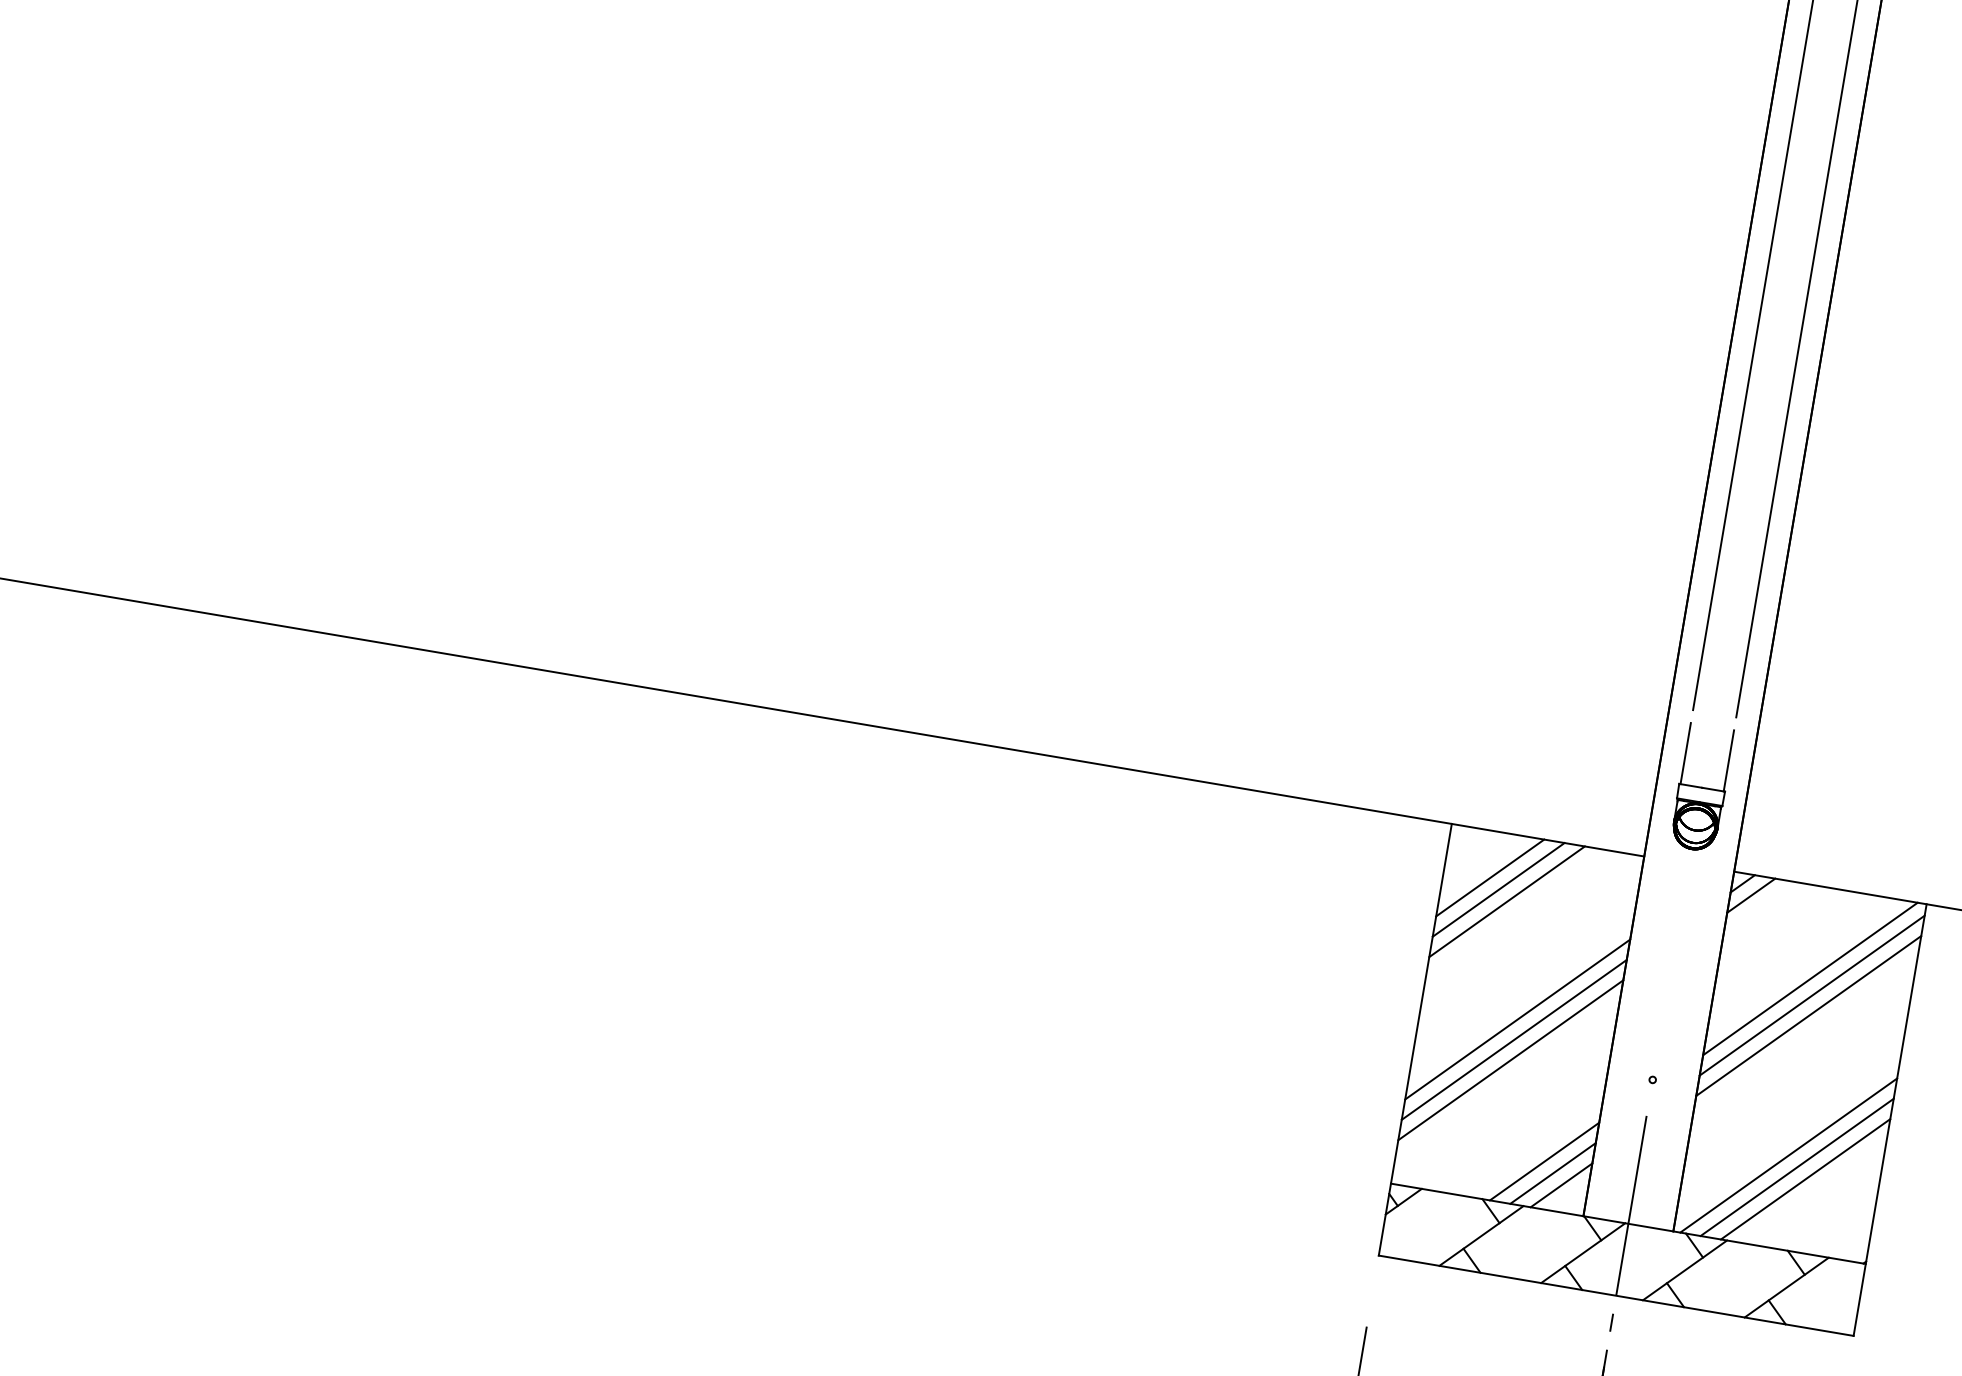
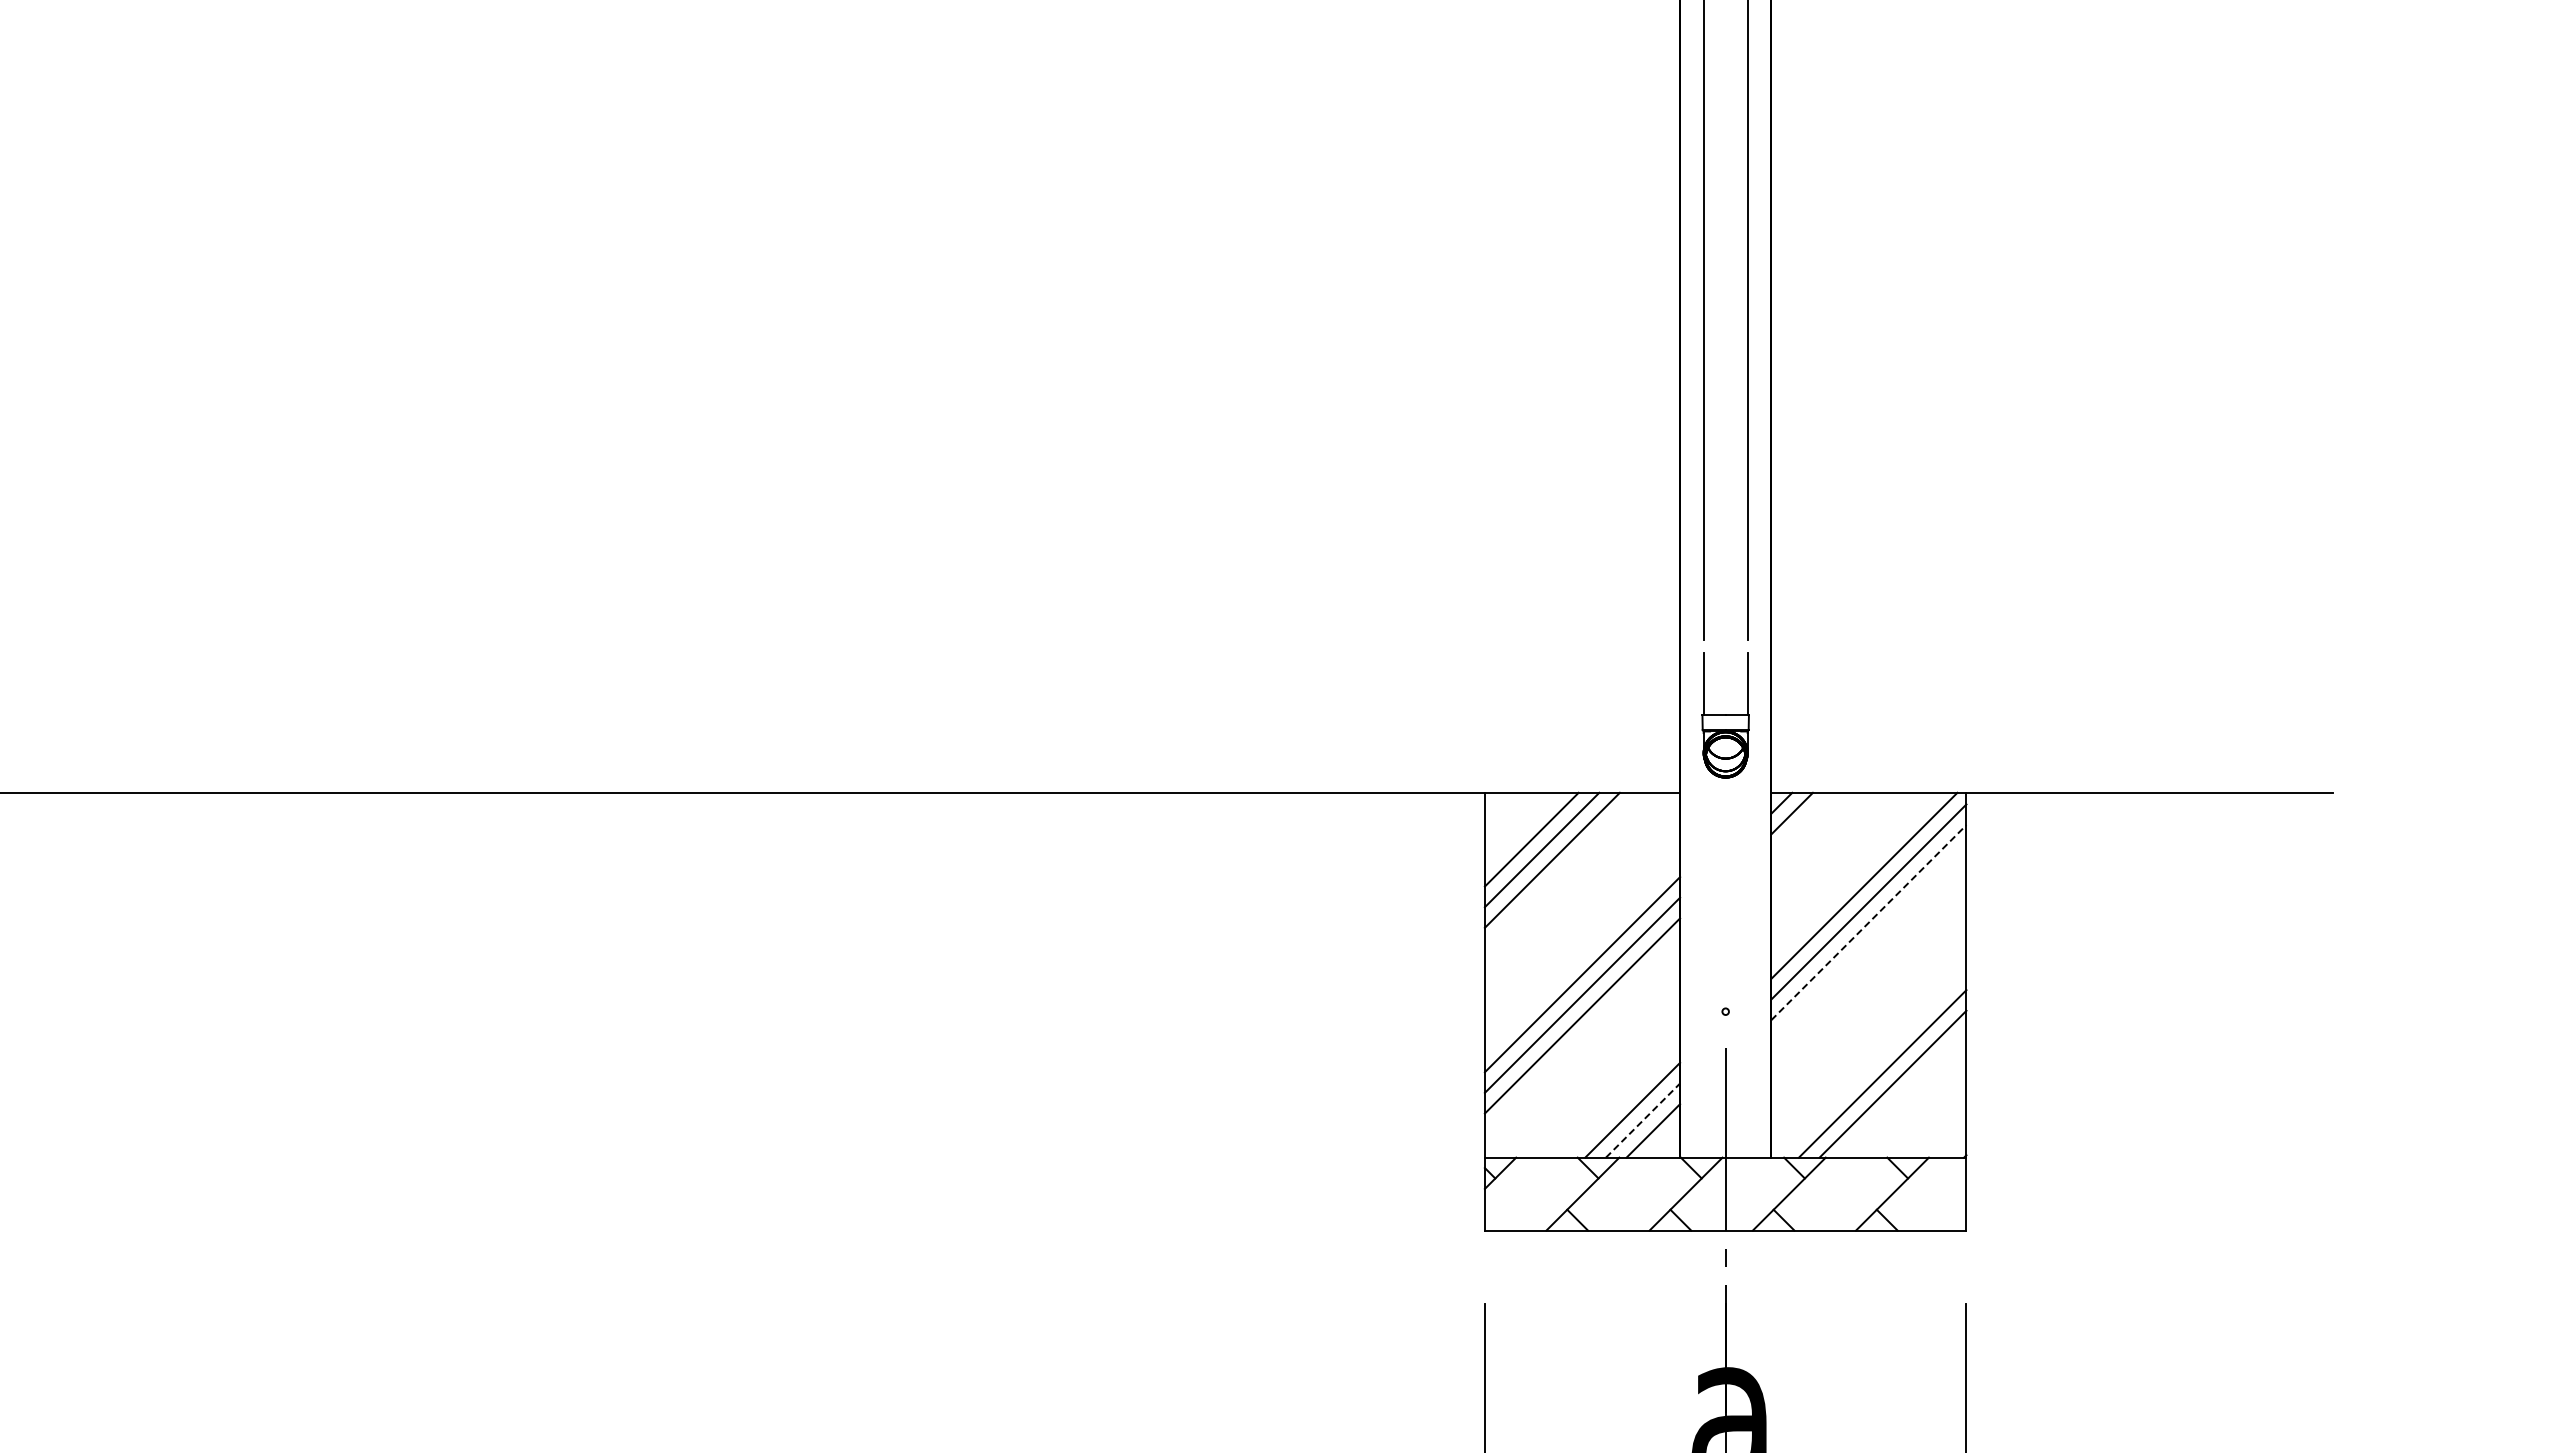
line: (1809, 1015) -> (1869, 922), solid -> dashed
line: (1788, 1155) -> (1872, 1063), removed
line: (1553, 1173) -> (1643, 1120), solid -> dashed

